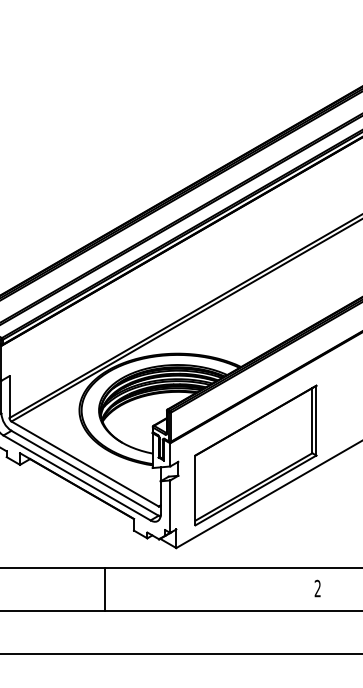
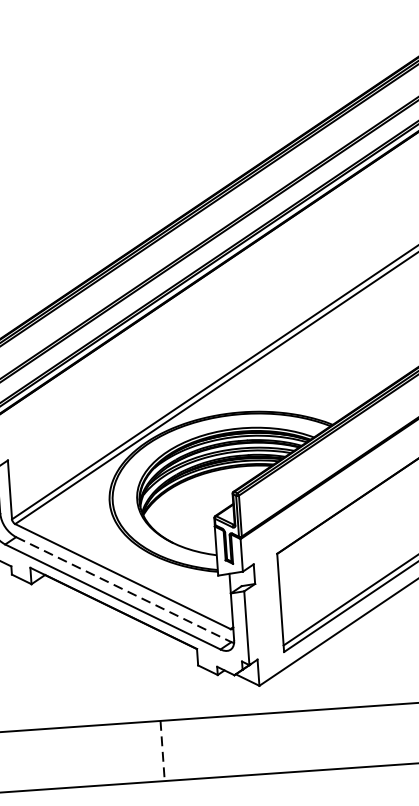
line: (85, 473) -> (124, 589), solid -> dashed
line: (104, 589) -> (162, 751), solid -> dashed

